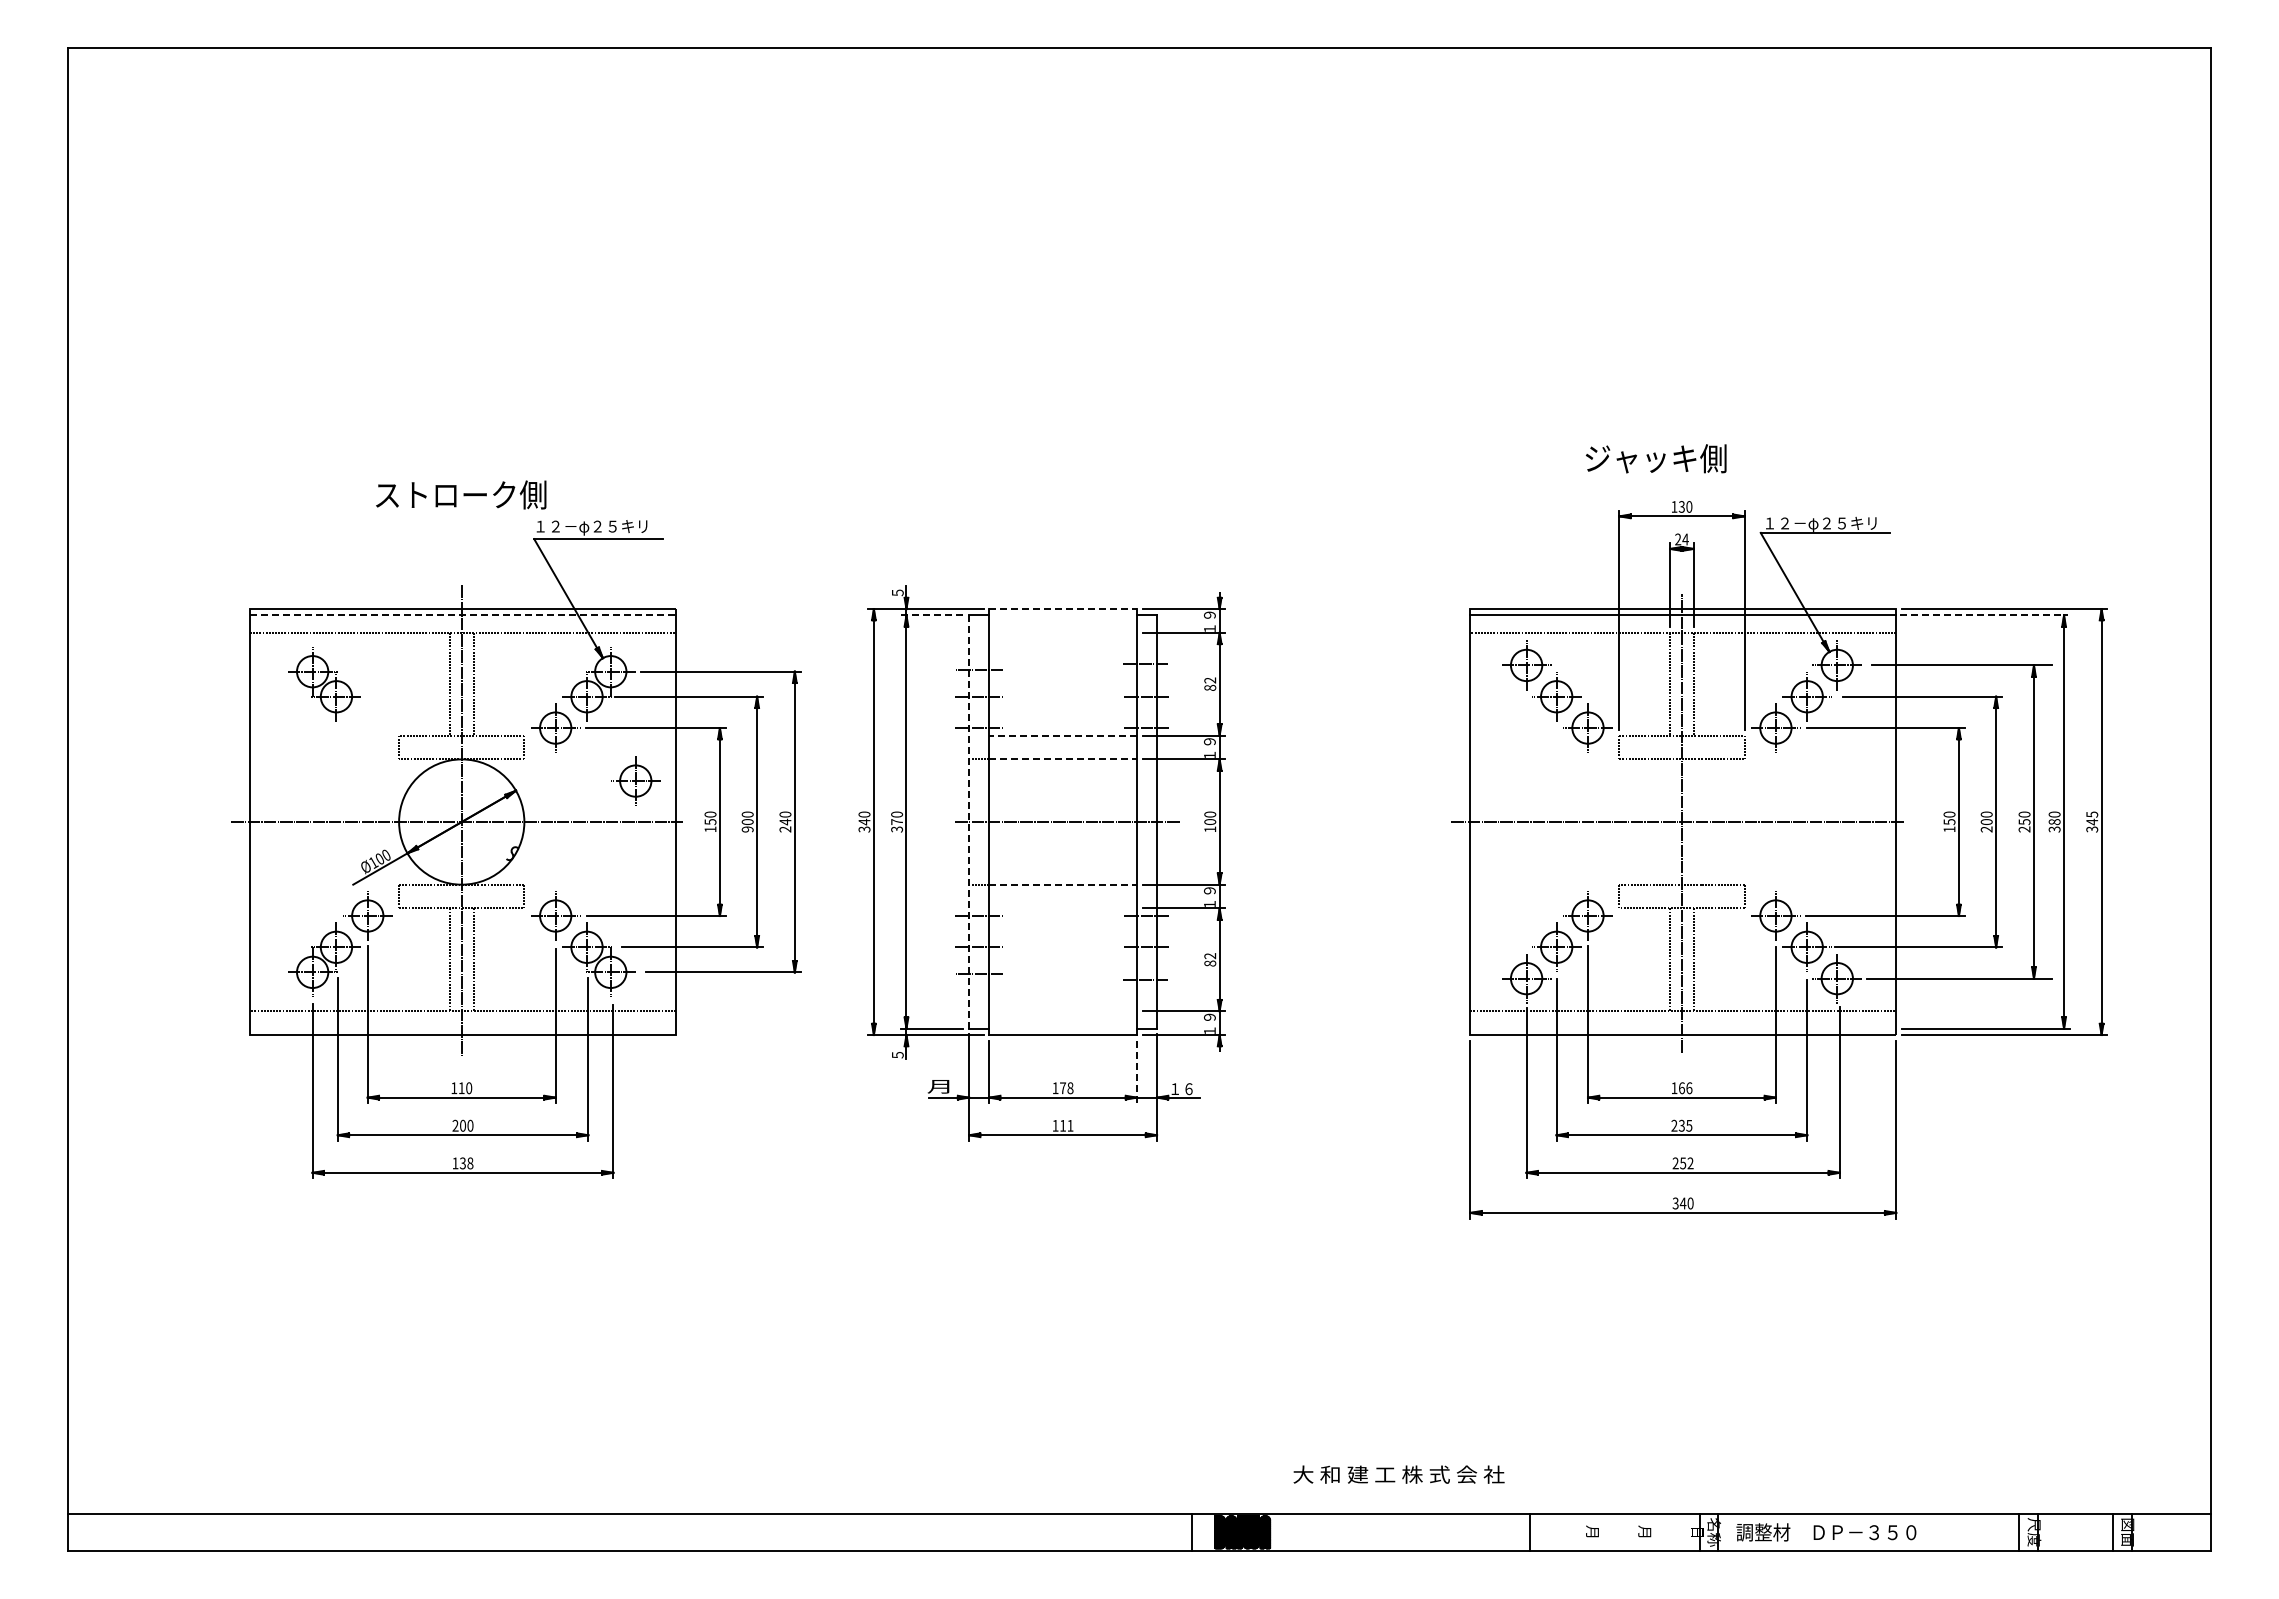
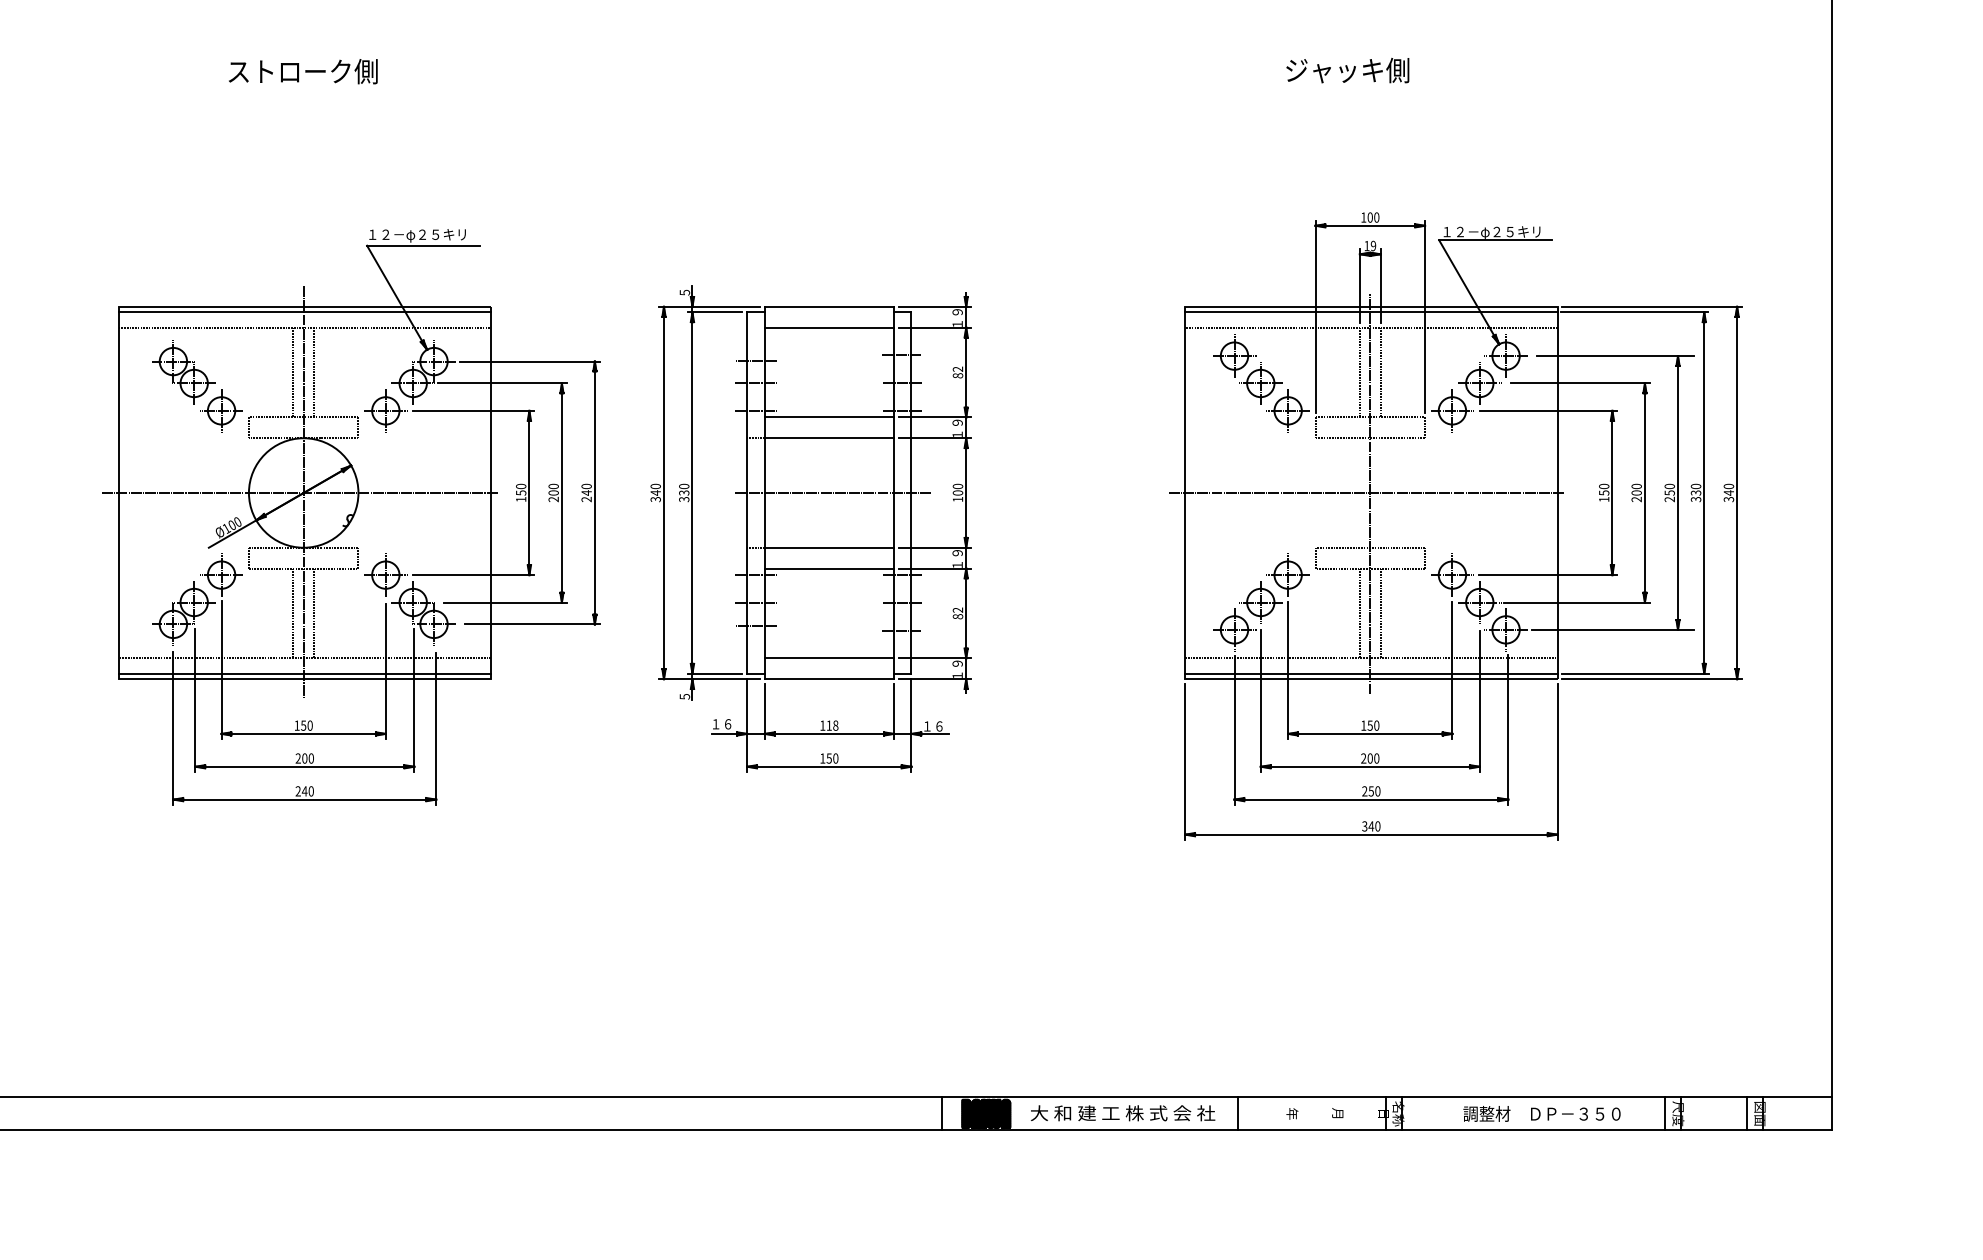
text: (1656, 458) -> (1348, 70), moved
text: (461, 494) -> (303, 71), moved
text: (1681, 506) -> (1369, 217), 130 -> 100
text: (1681, 539) -> (1369, 246), 24 -> 19
line: (1063, 609) -> (829, 307), dashed -> solid
line: (462, 615) -> (304, 312), dashed -> solid
line: (931, 615) -> (714, 312), dashed -> solid
line: (1983, 615) -> (1633, 312), dashed -> solid
line: (1062, 632) -> (828, 327), added
line: (1063, 735) -> (829, 417), dashed -> solid
line: (1063, 759) -> (829, 438), dashed -> solid
part: (635, 780) -> (221, 410), moved
text: (2092, 814) -> (1729, 486), 345 -> 340
text: (897, 822) -> (684, 493), 370 -> 330
line: (969, 822) -> (747, 493), dashed -> solid
text: (2054, 822) -> (1695, 493), 380 -> 330
text: (747, 829) -> (553, 499), 900 -> 200
line: (1063, 884) -> (829, 547), dashed -> solid
line: (1062, 908) -> (828, 568), added
line: (1062, 1011) -> (828, 658), added
line: (462, 1028) -> (304, 673), added
line: (1683, 1028) -> (1371, 673), added
line: (1136, 1072) -> (893, 711), dashed -> solid
text: (938, 1086) -> (720, 724), 月 -> １６
text: (461, 1088) -> (303, 725), 110 -> 150
text: (1063, 1088) -> (829, 725), 178 -> 118
text: (1685, 1088) -> (1373, 725), 166 -> 150
text: (1066, 1125) -> (832, 758), 111 -> 150
text: (1685, 1125) -> (1373, 758), 235 -> 200
text: (462, 1163) -> (304, 791), 138 -> 240
text: (1690, 1163) -> (1377, 791), 252 -> 250
text: (1398, 1474) -> (1122, 1113), moved
text: (1592, 1532) -> (1292, 1114), 月 -> 年
text: (1826, 1532) -> (1542, 1114), moved

